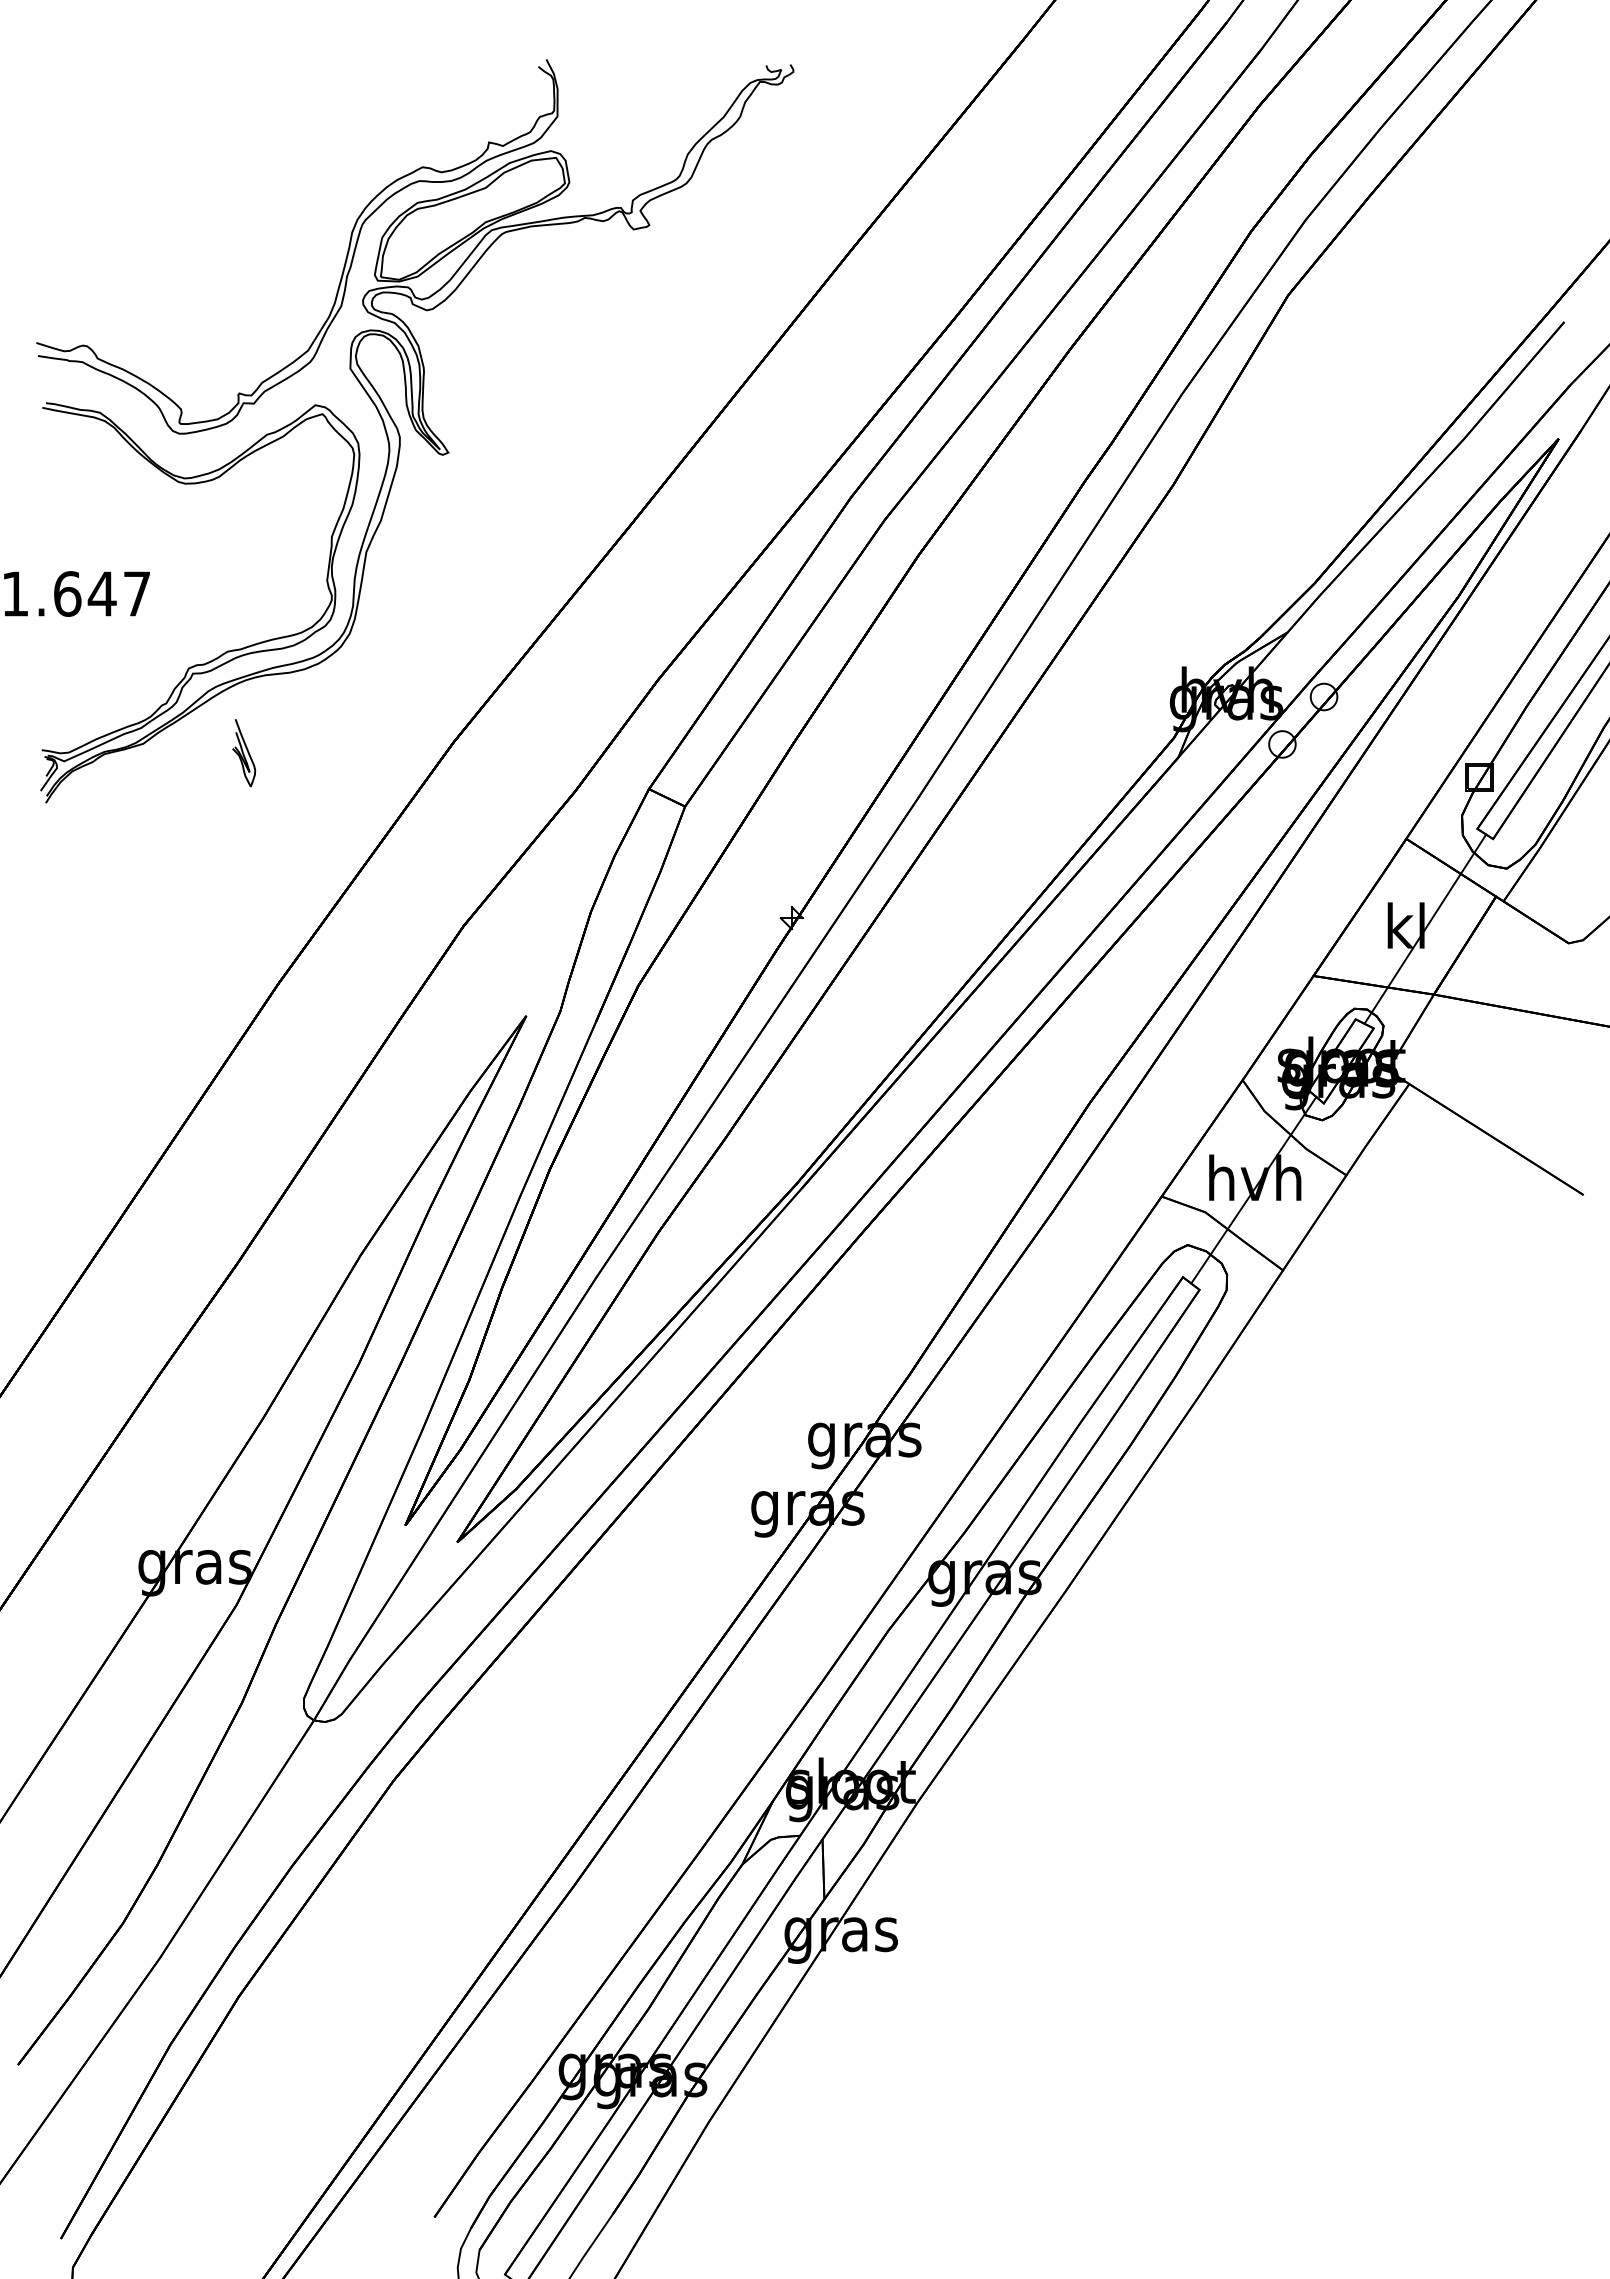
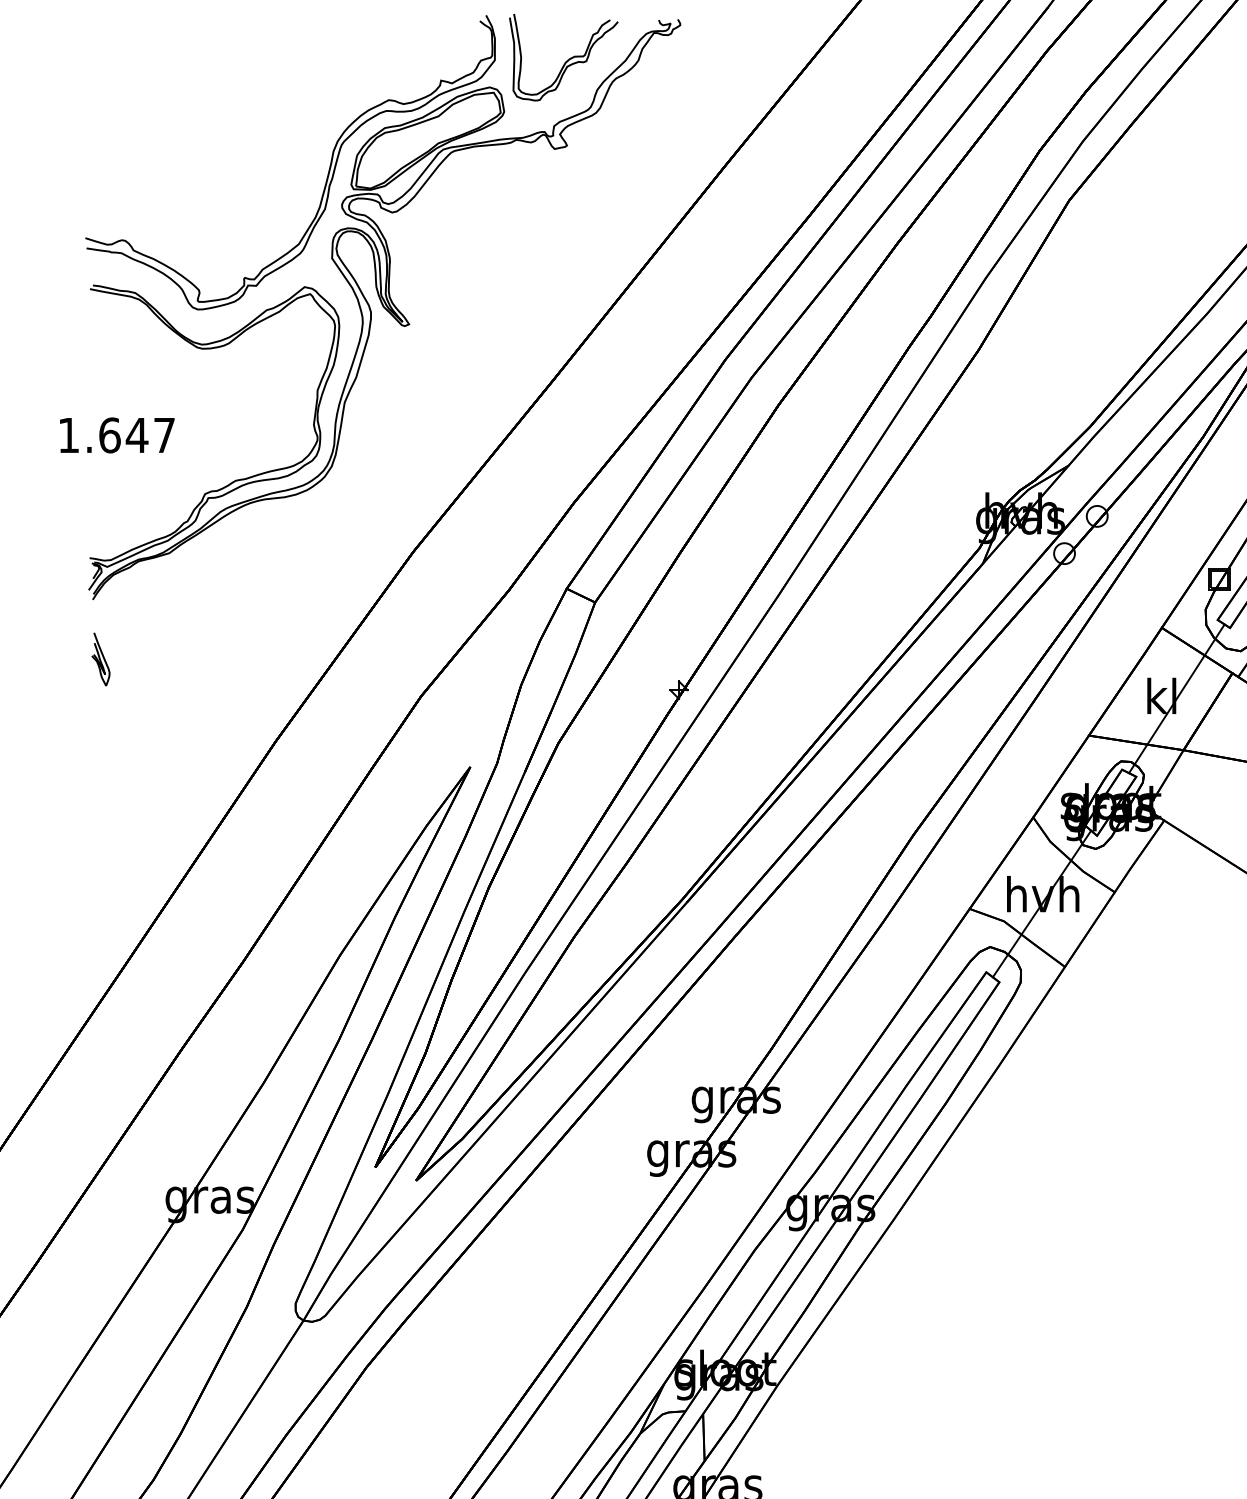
part: (649, 116) -> (567, 60), added
part: (244, 753) -> (101, 659), moved

